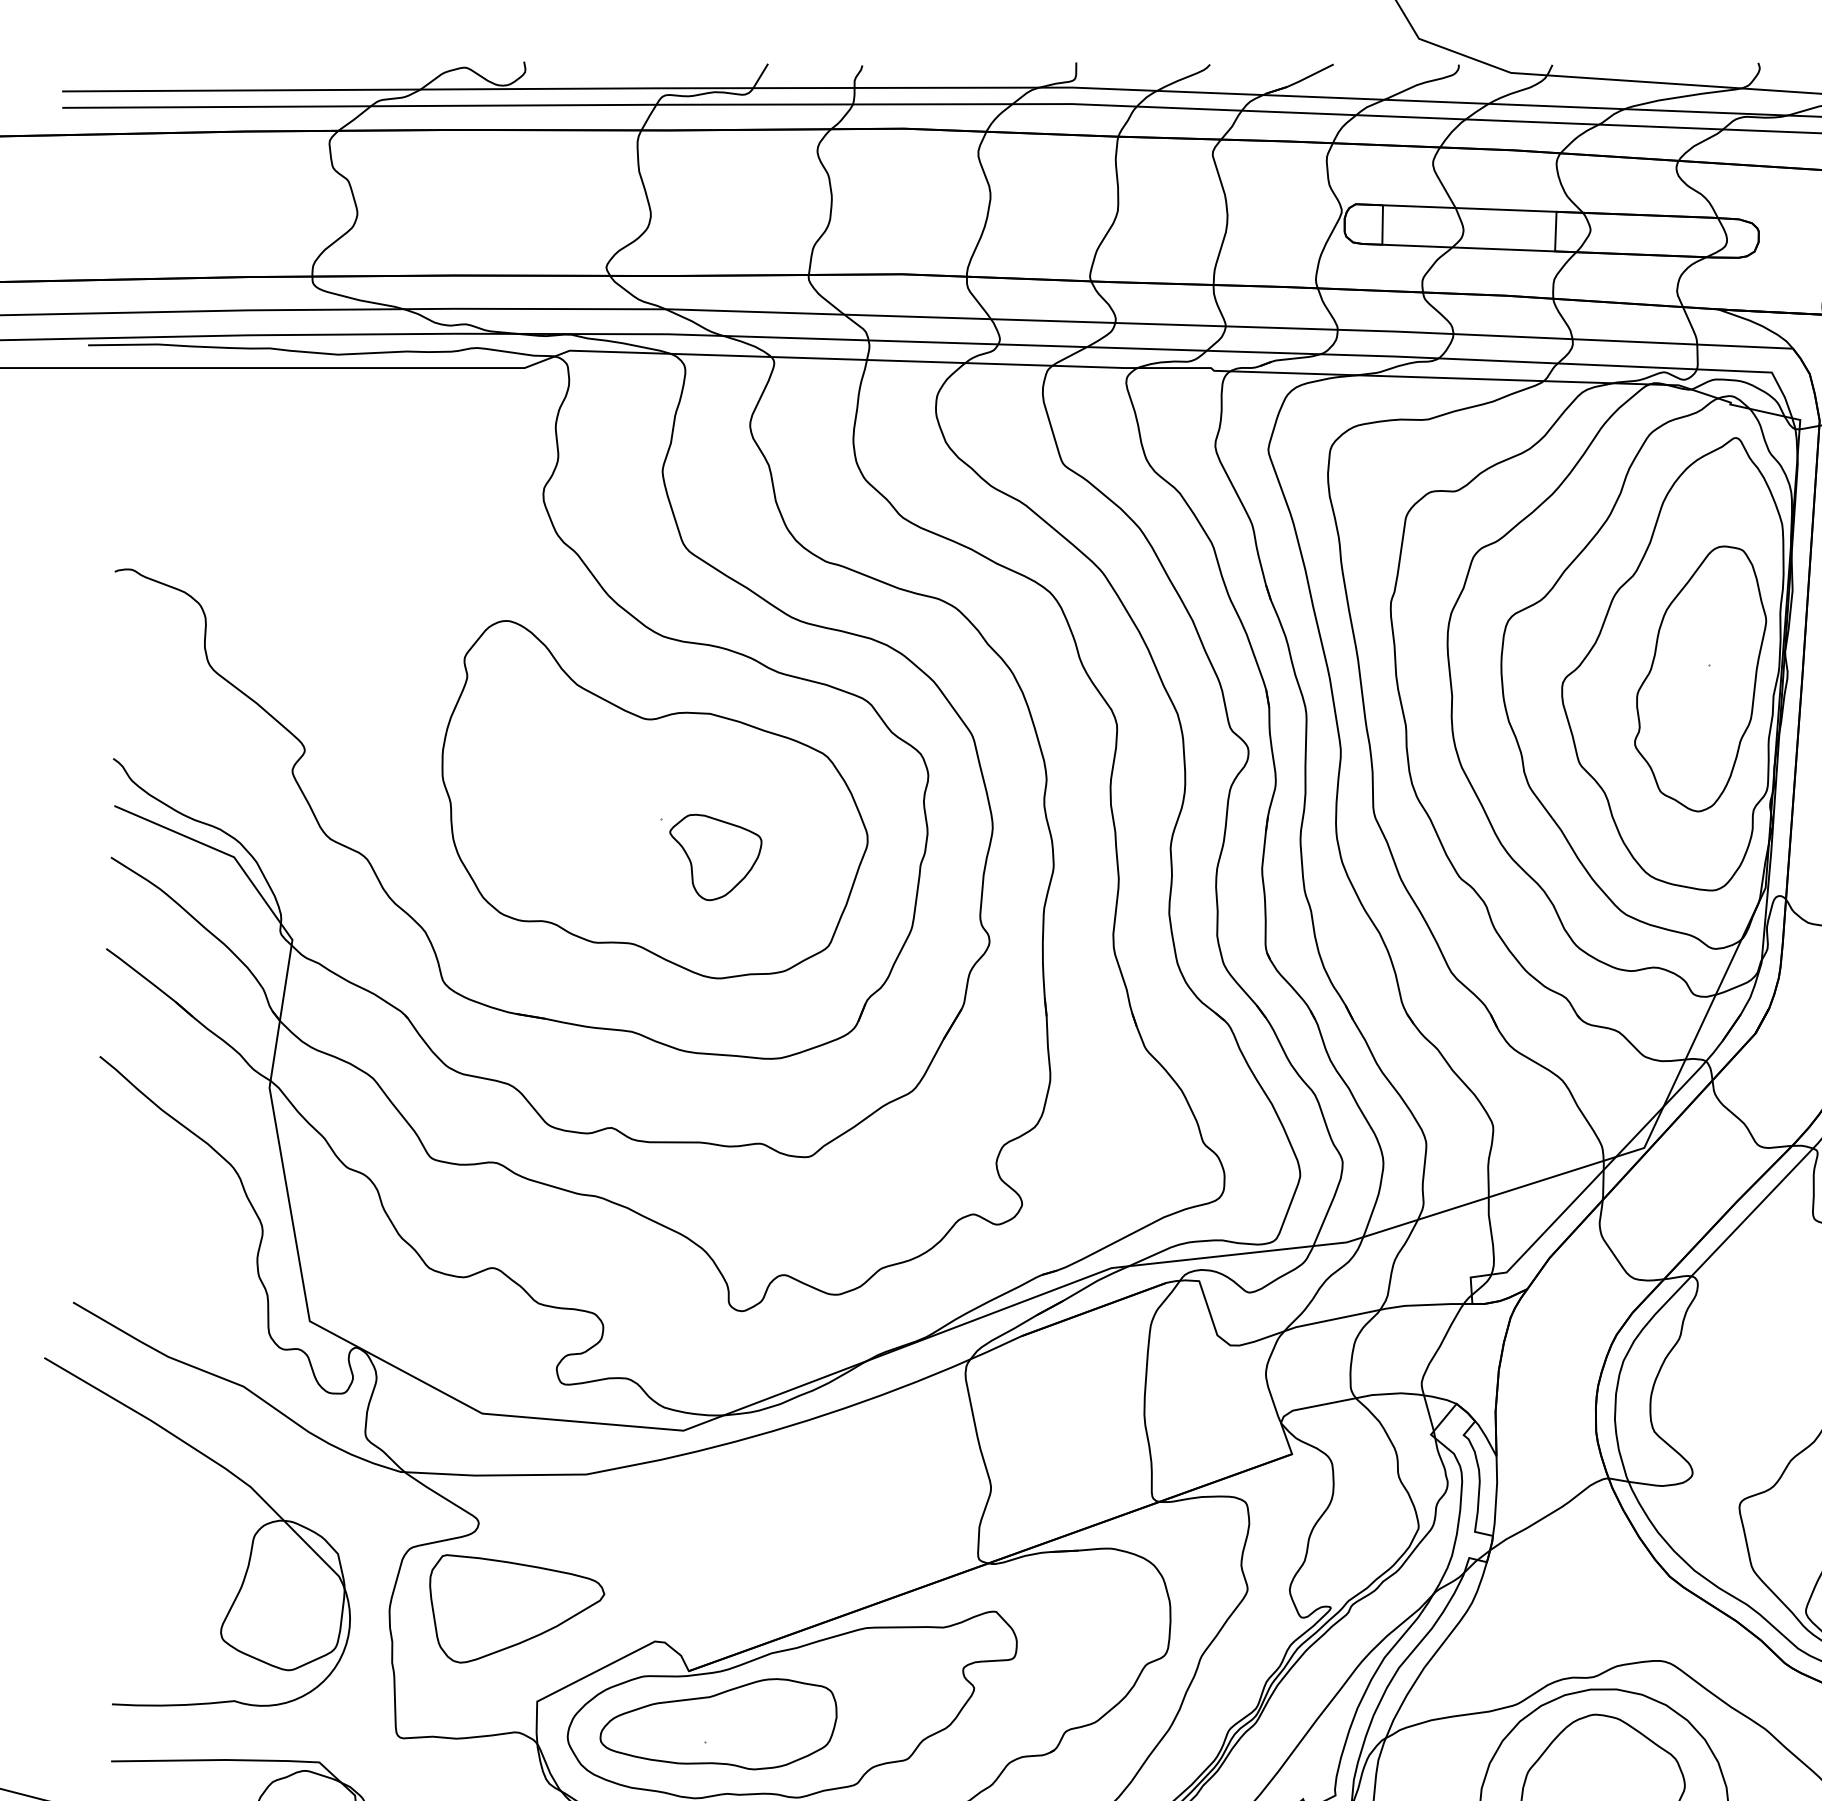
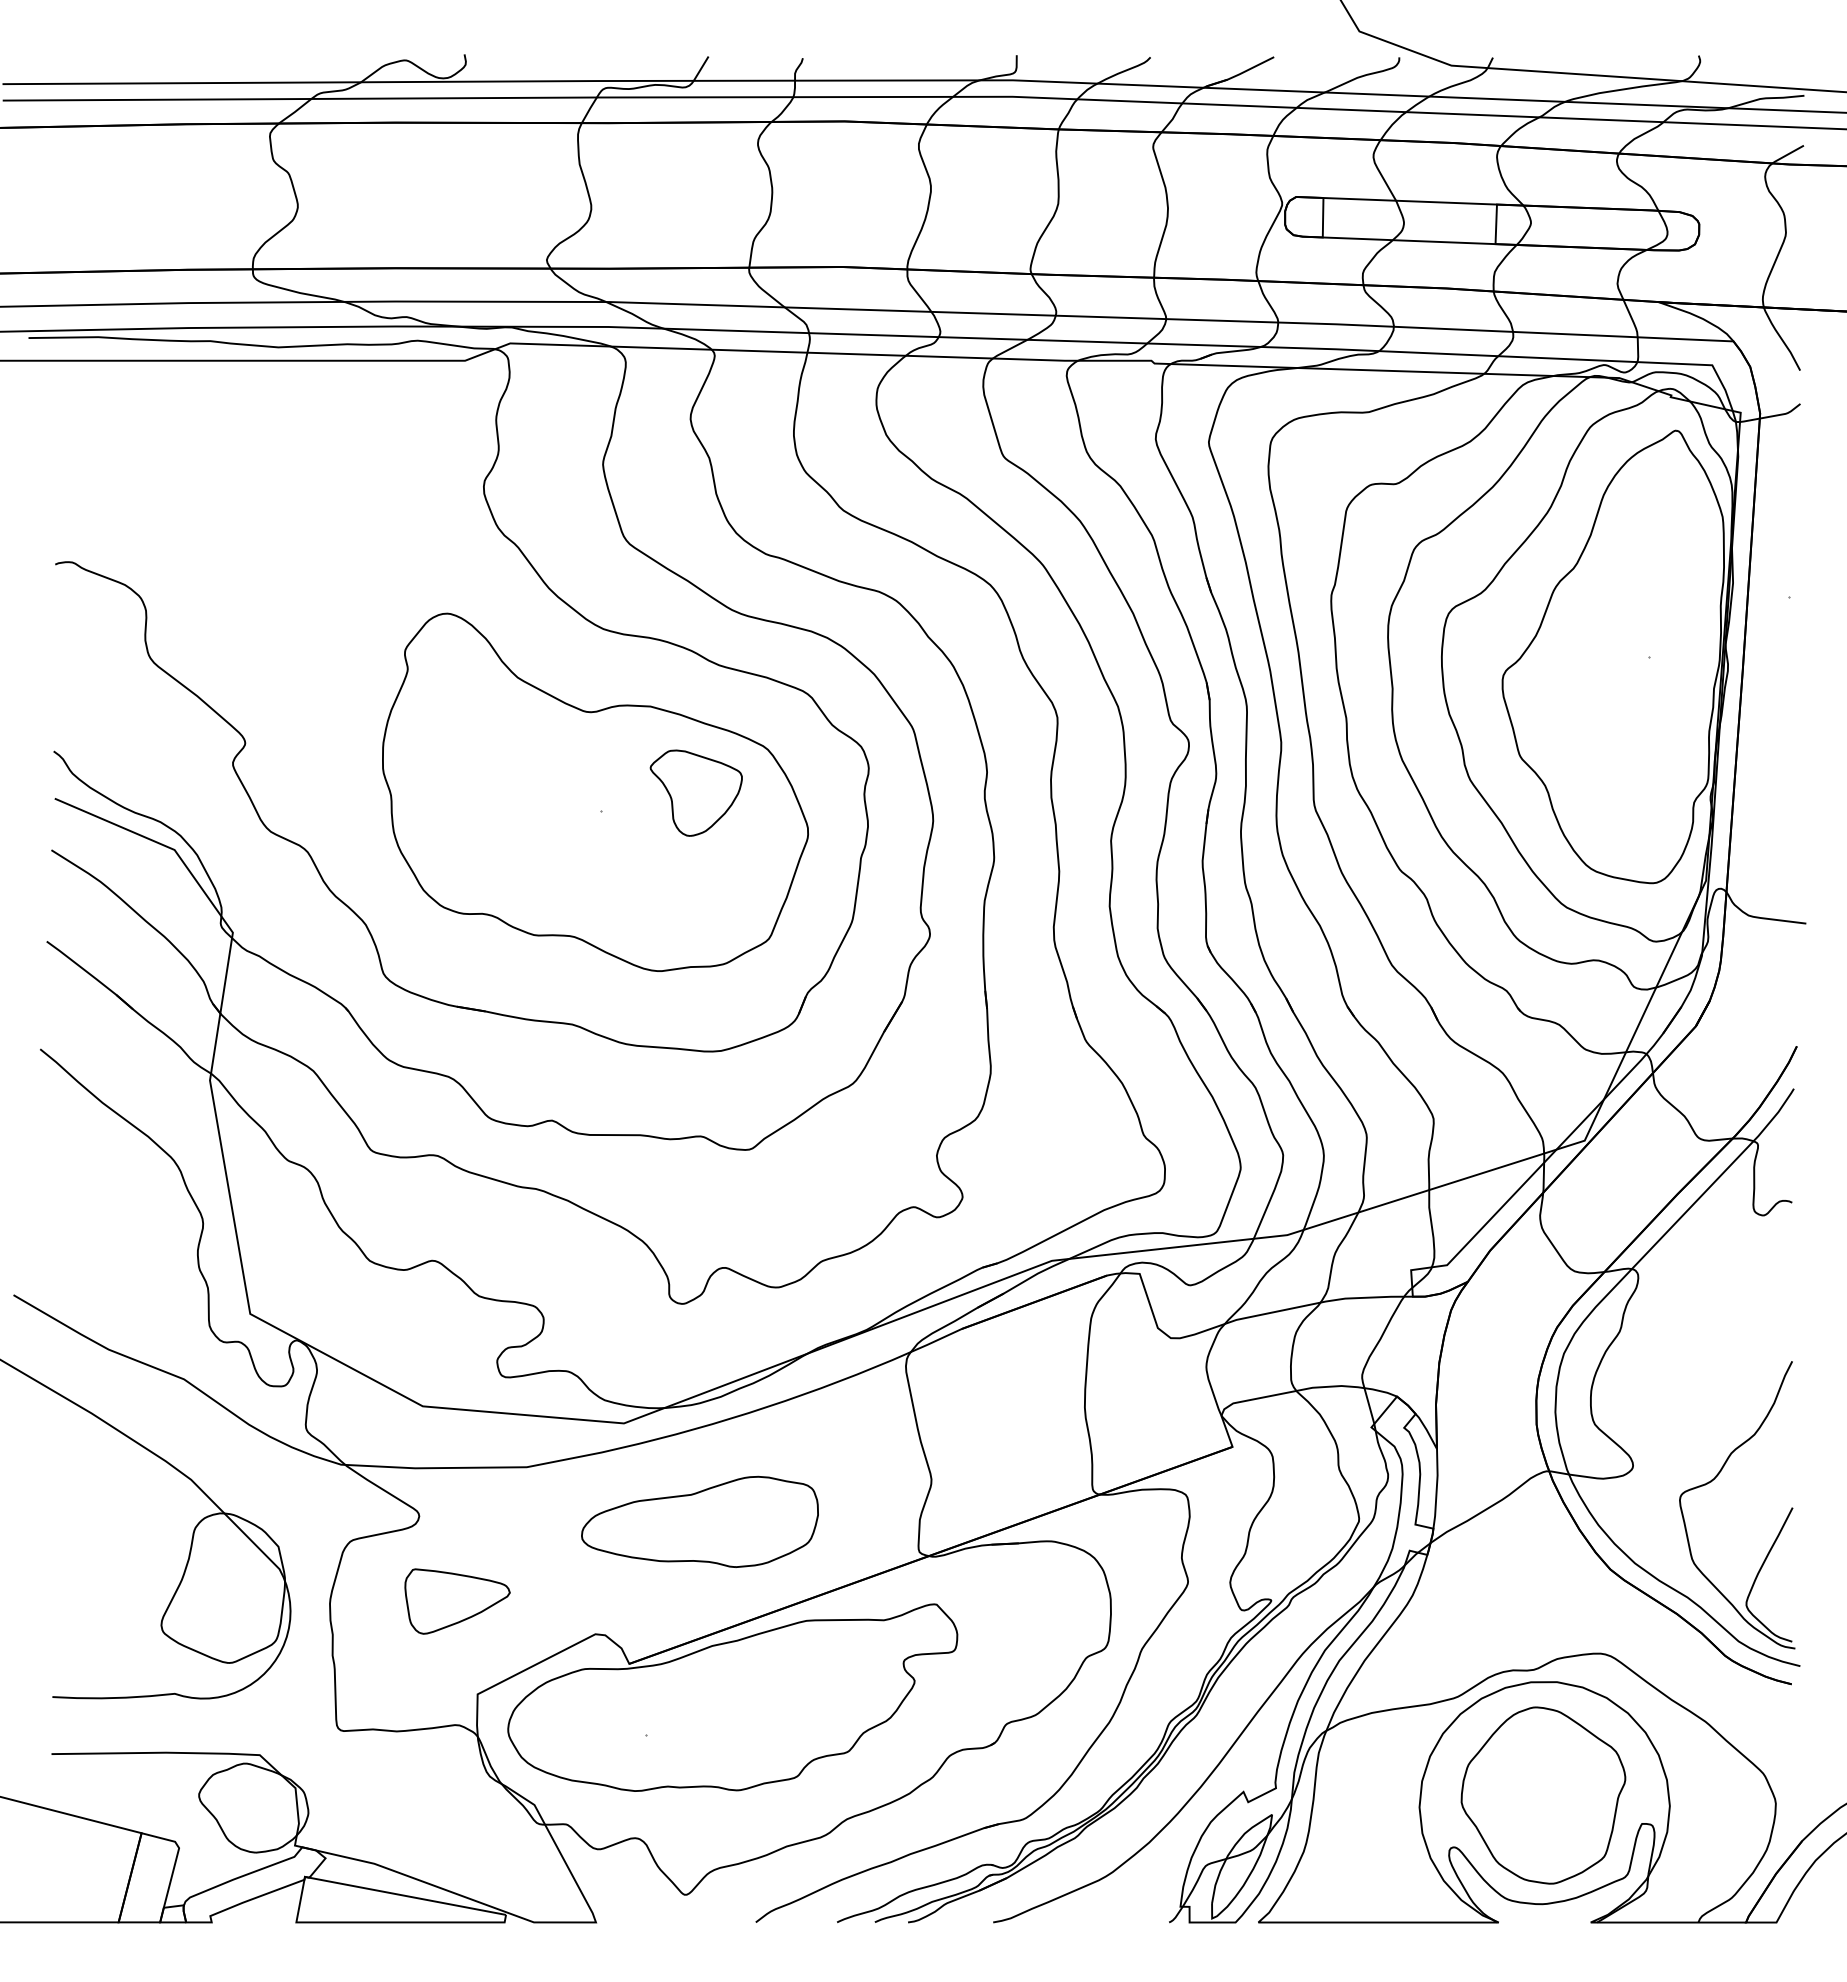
part: (1700, 678) -> (1640, 671), removed
part: (715, 856) -> (695, 792), moved
part: (517, 1608) -> (457, 1601), size x0.6
part: (718, 1723) -> (699, 1521), moved

